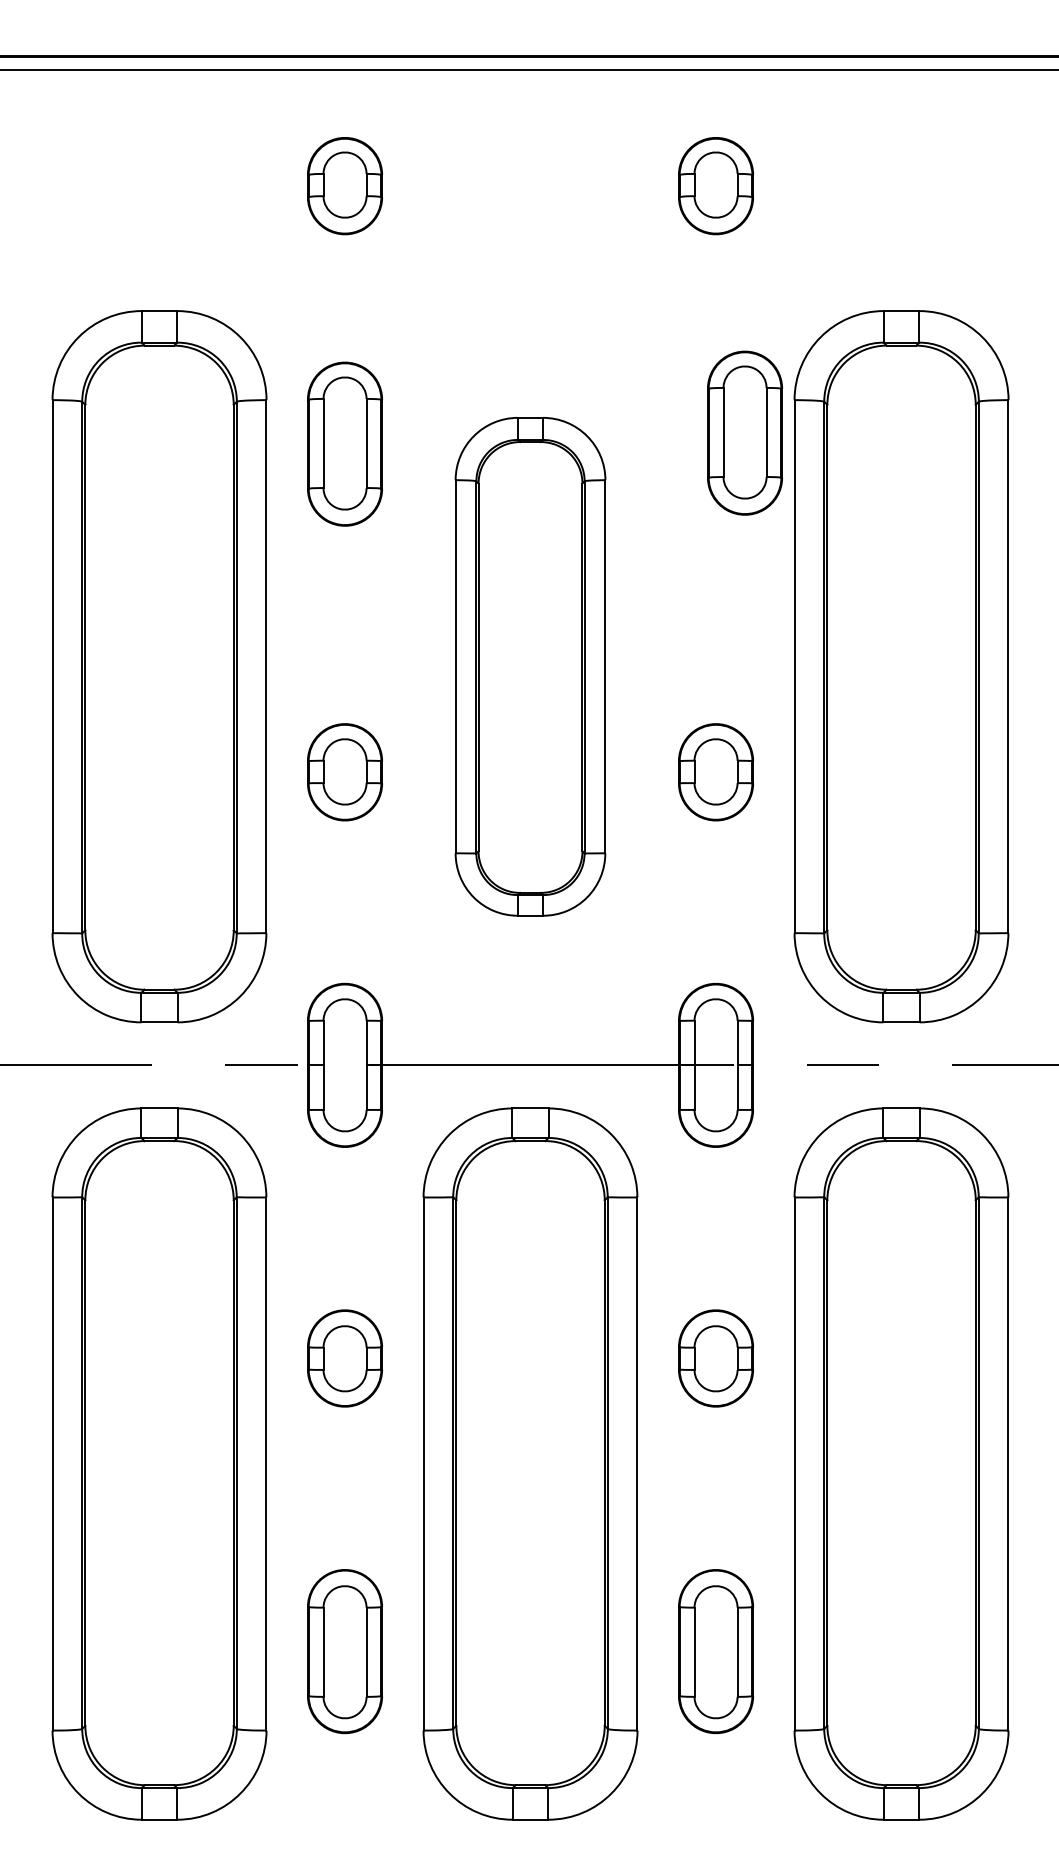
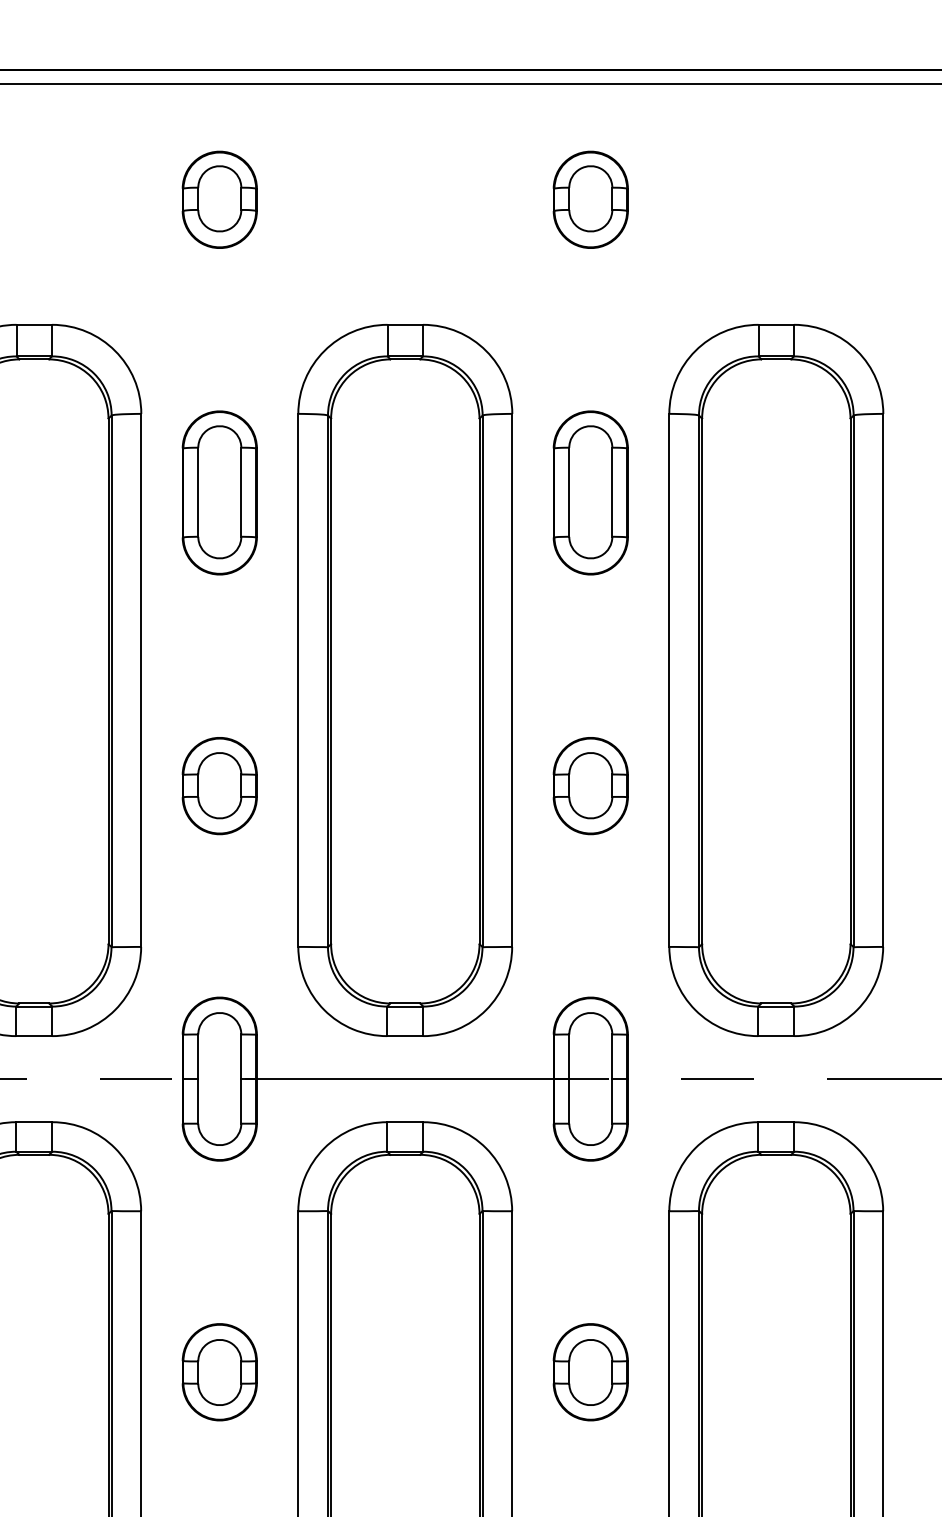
part: (744, 432) -> (590, 492), moved
part: (344, 443) -> (219, 492), moved
part: (530, 666) -> (405, 680), size x1.43

